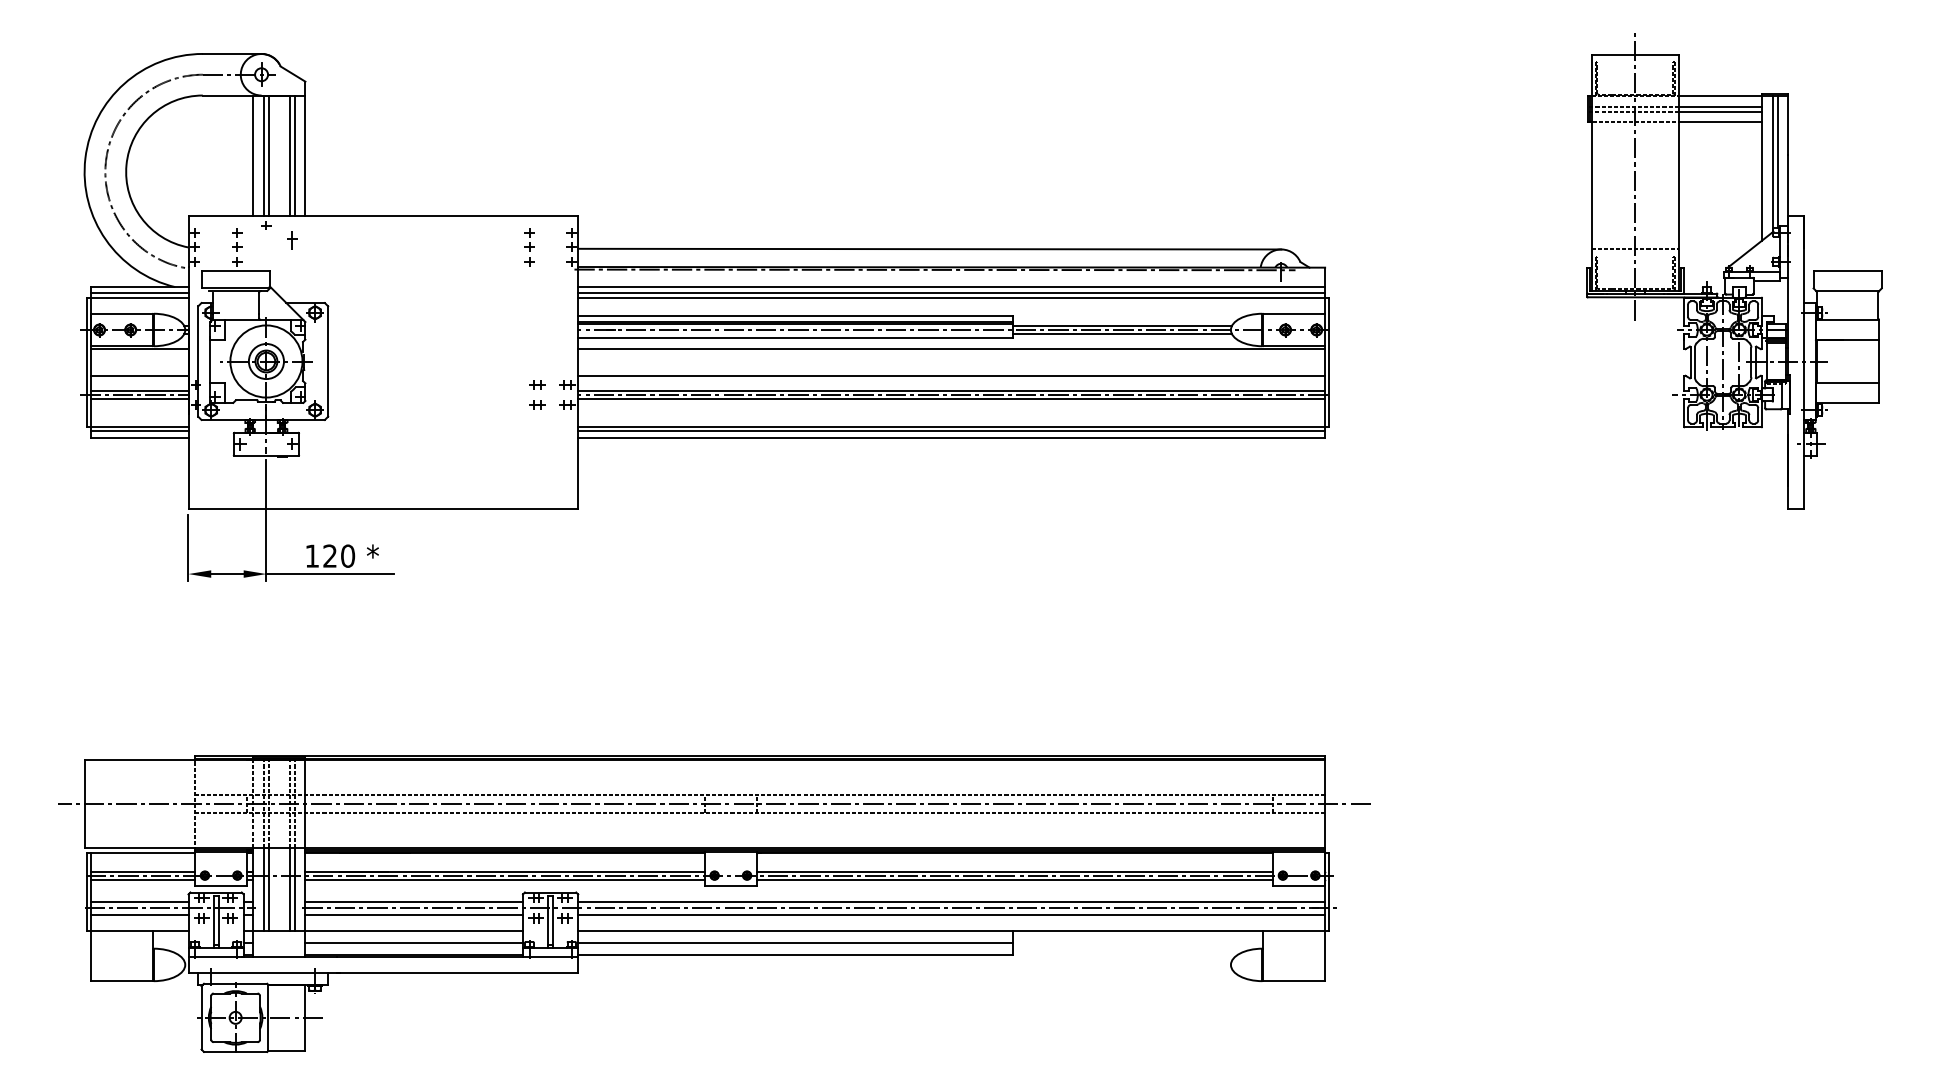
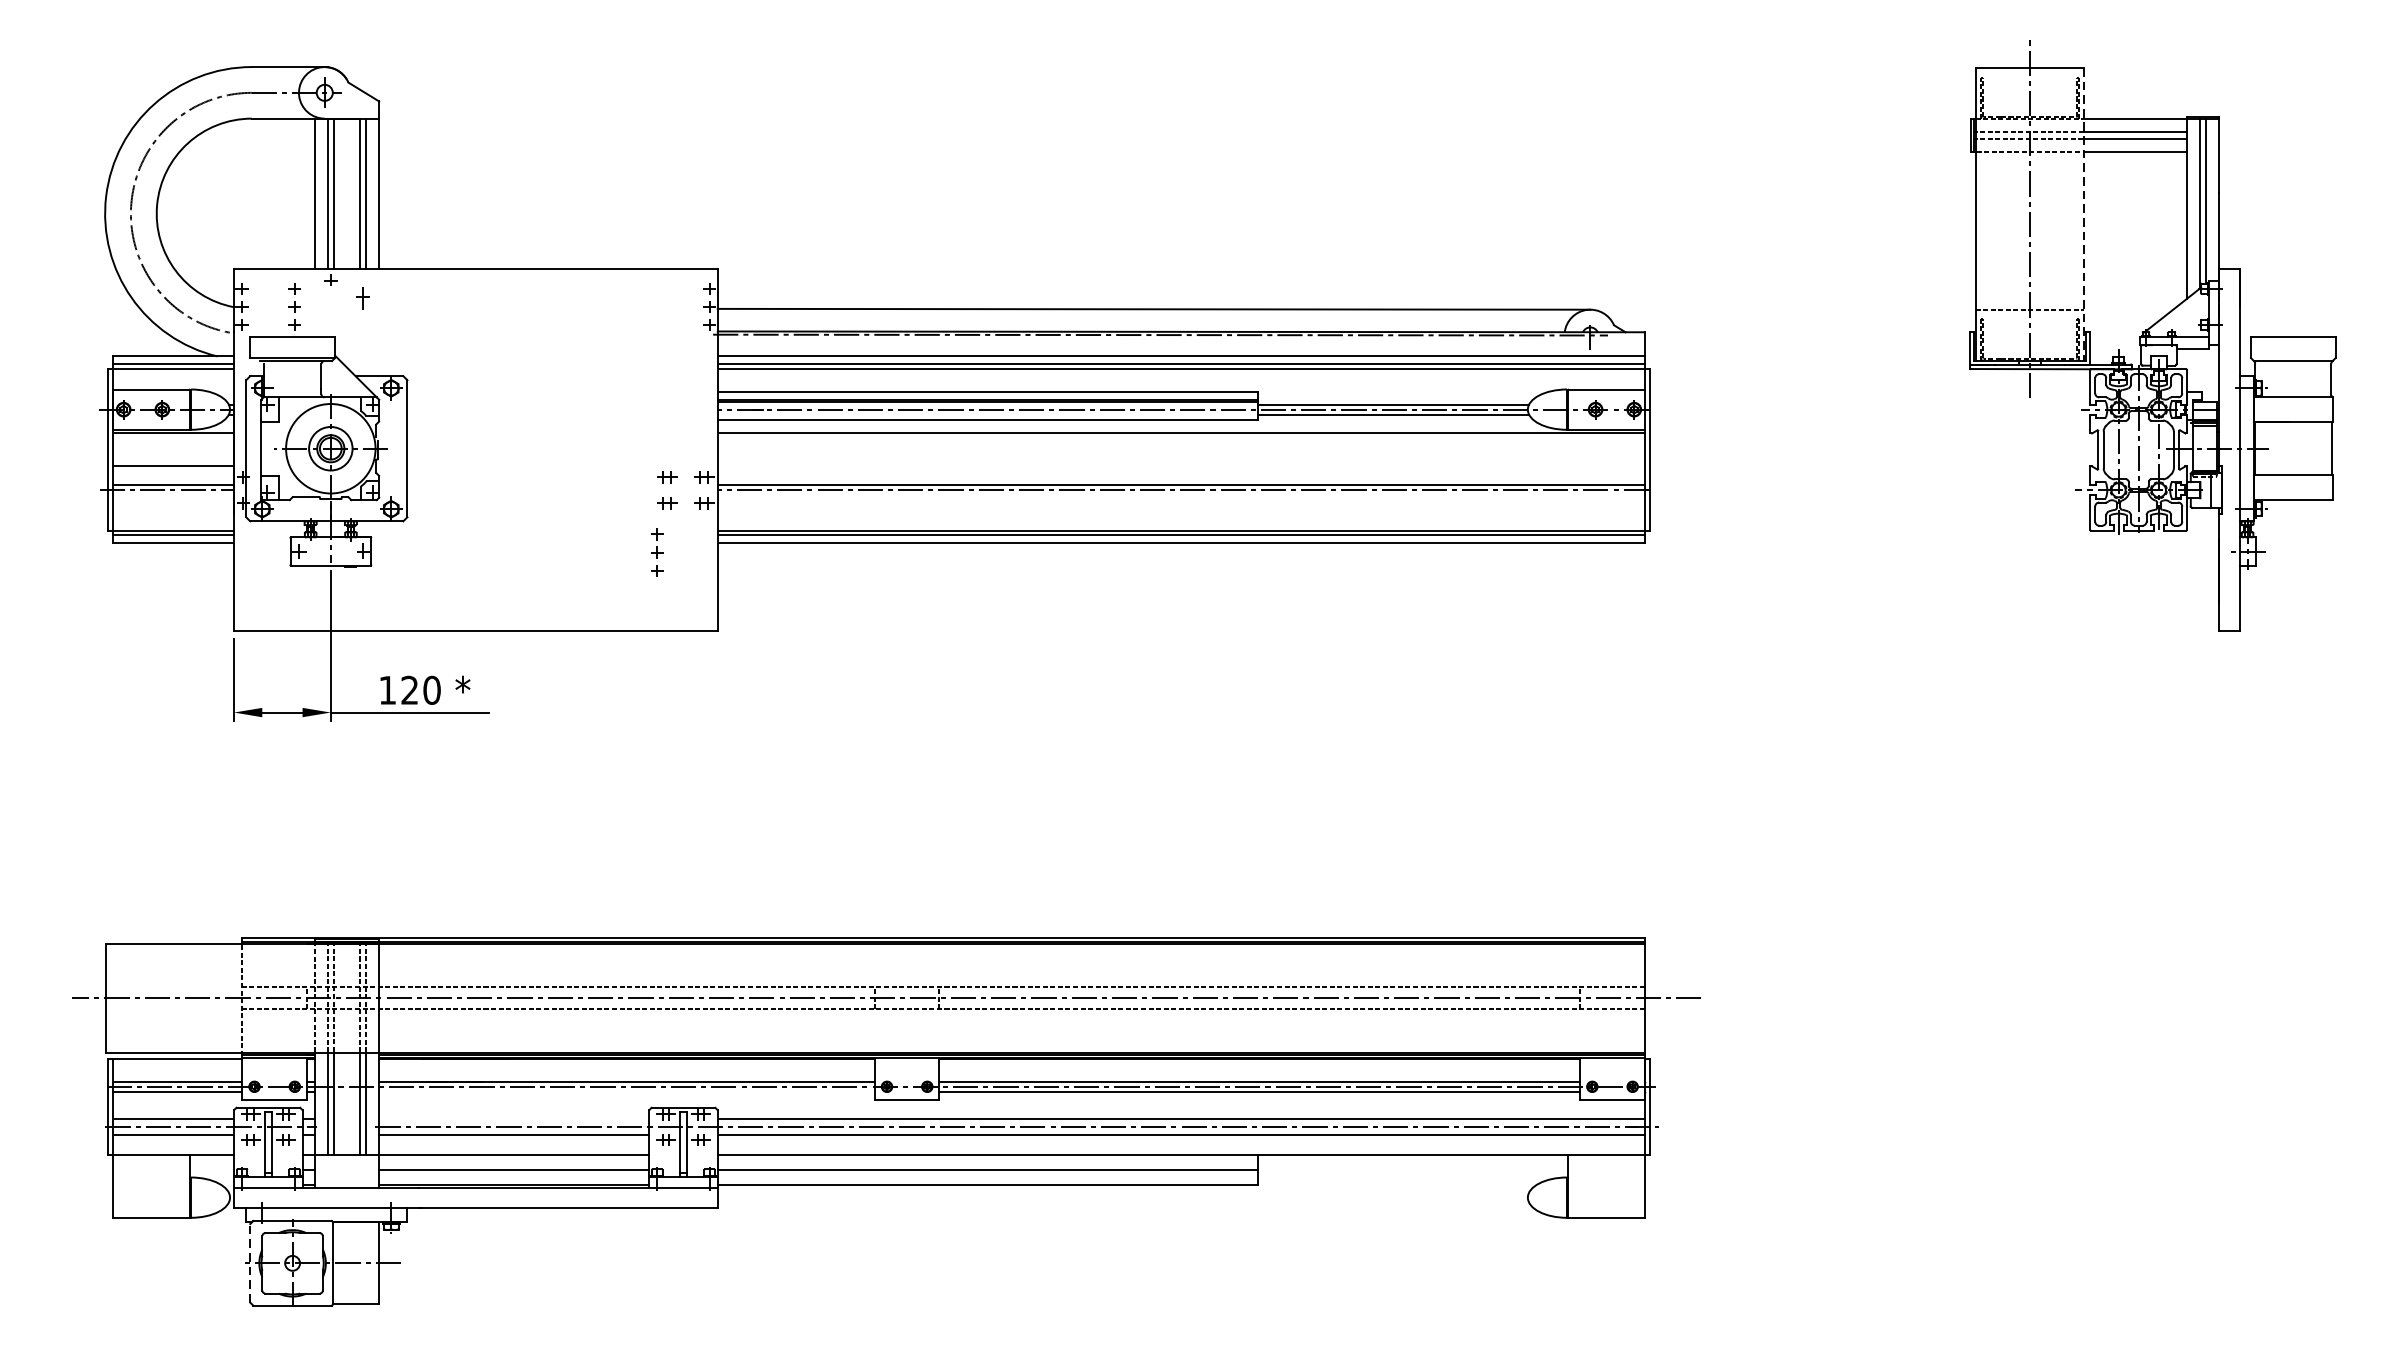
line: (1679, 173) -> (2084, 215), solid -> dashed
part: (529, 247) -> (657, 552), moved
line: (951, 375) -> (1181, 466), removed
line: (139, 399) -> (173, 495), removed
line: (951, 399) -> (1181, 495), removed
line: (504, 879) -> (626, 1091), removed
line: (414, 901) -> (514, 1118), removed
line: (201, 1017) -> (250, 1262), solid -> dashed

